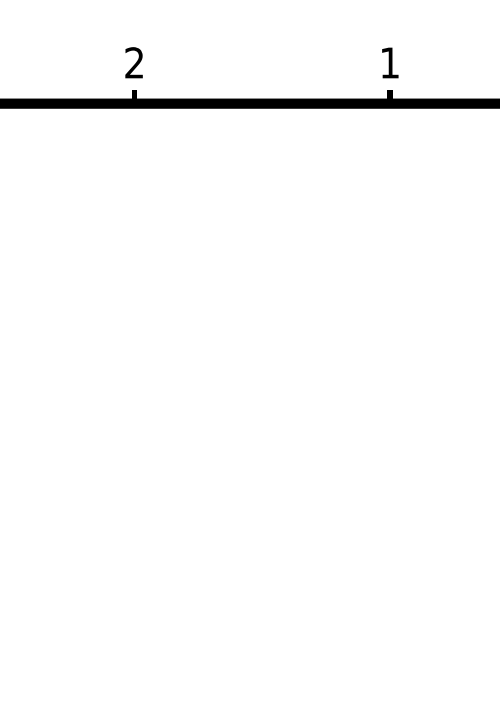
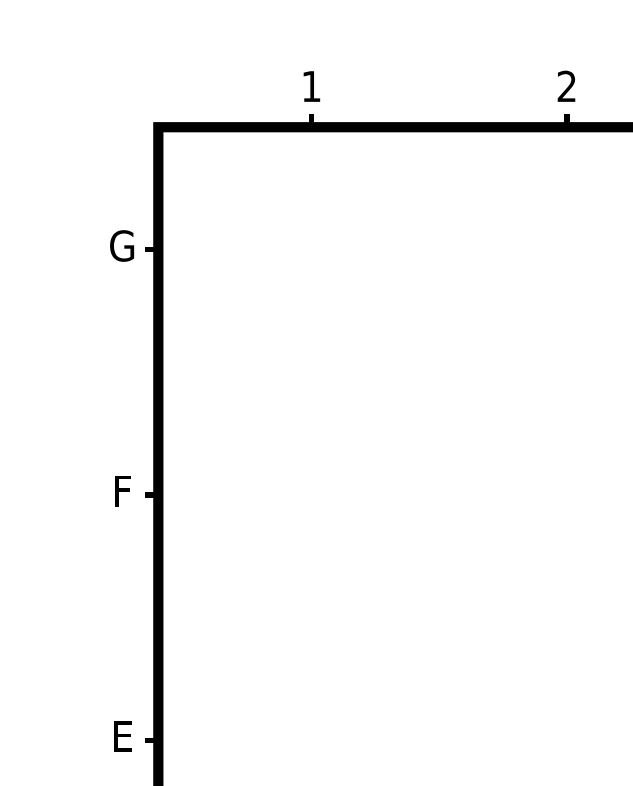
text: (134, 61) -> (311, 85), 2 -> 1
text: (389, 61) -> (566, 85), 1 -> 2

